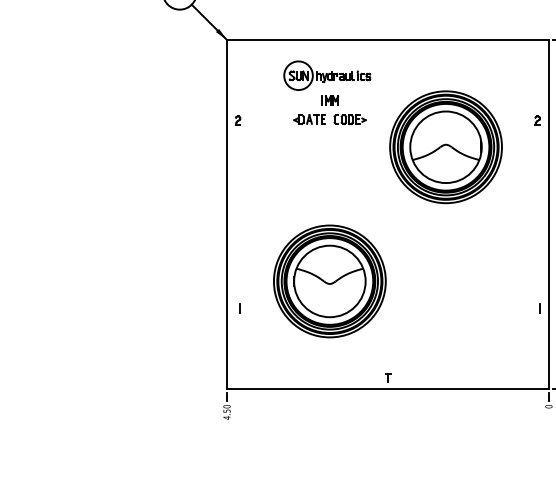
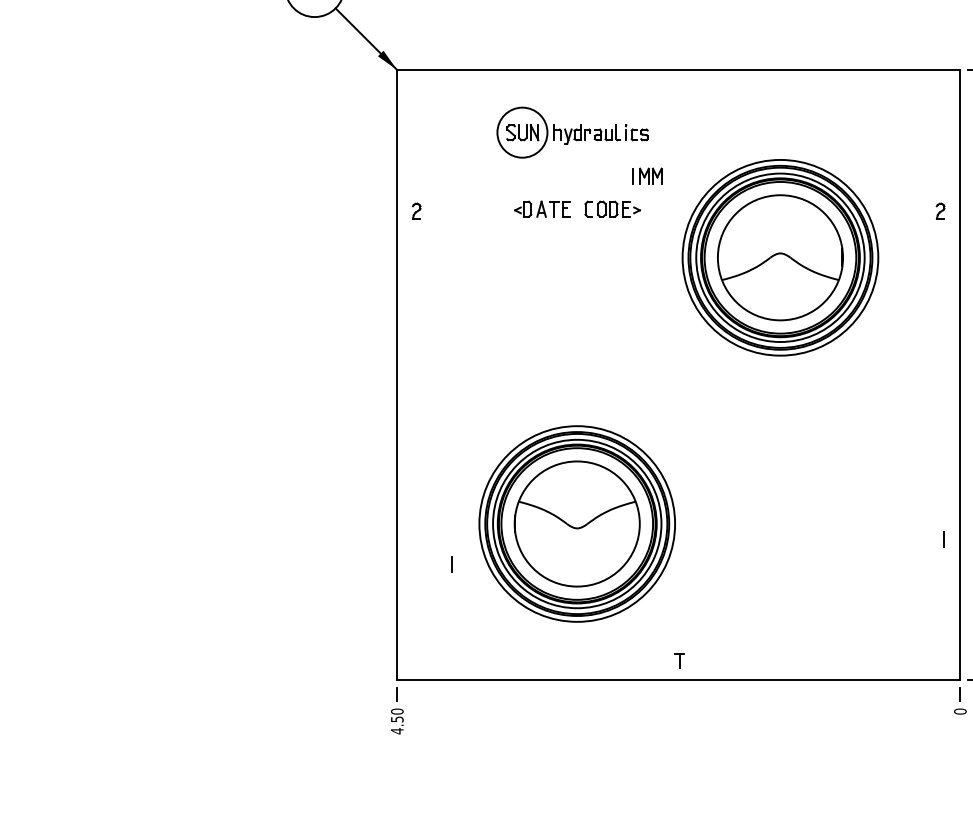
part: (330, 100) -> (648, 175), moved
part: (329, 281) -> (576, 524), moved
line: (239, 308) -> (450, 564), moved

